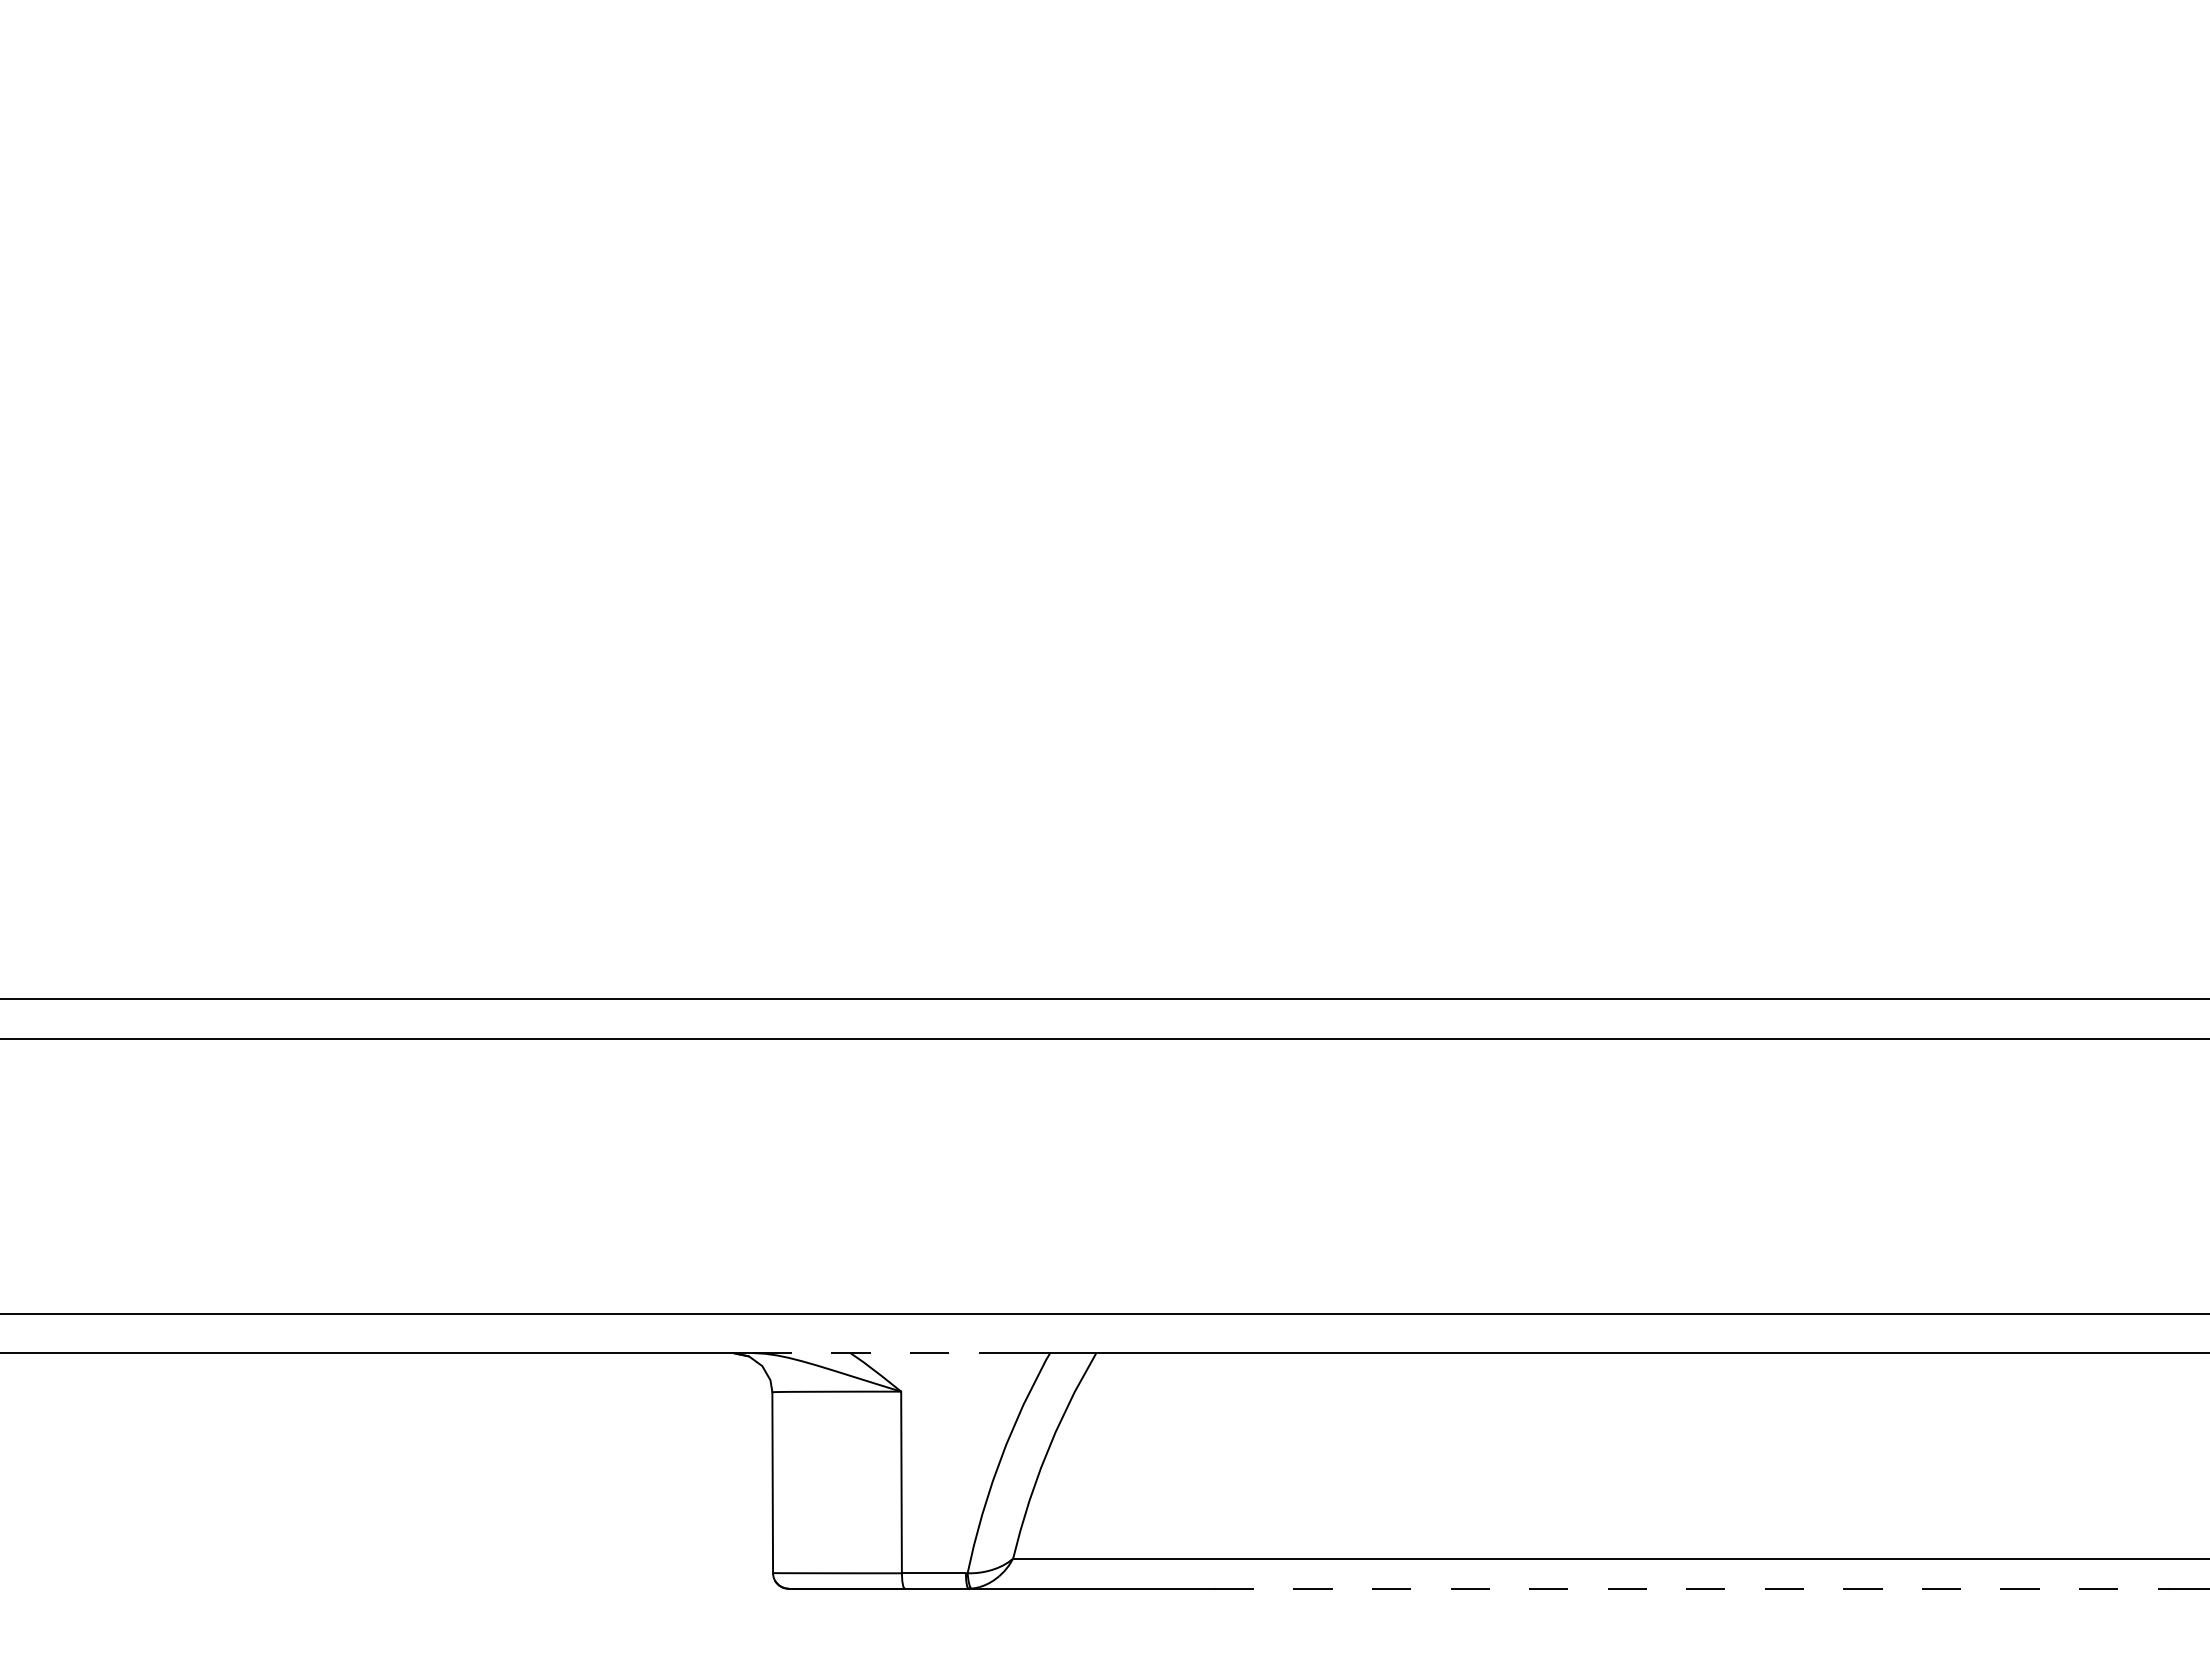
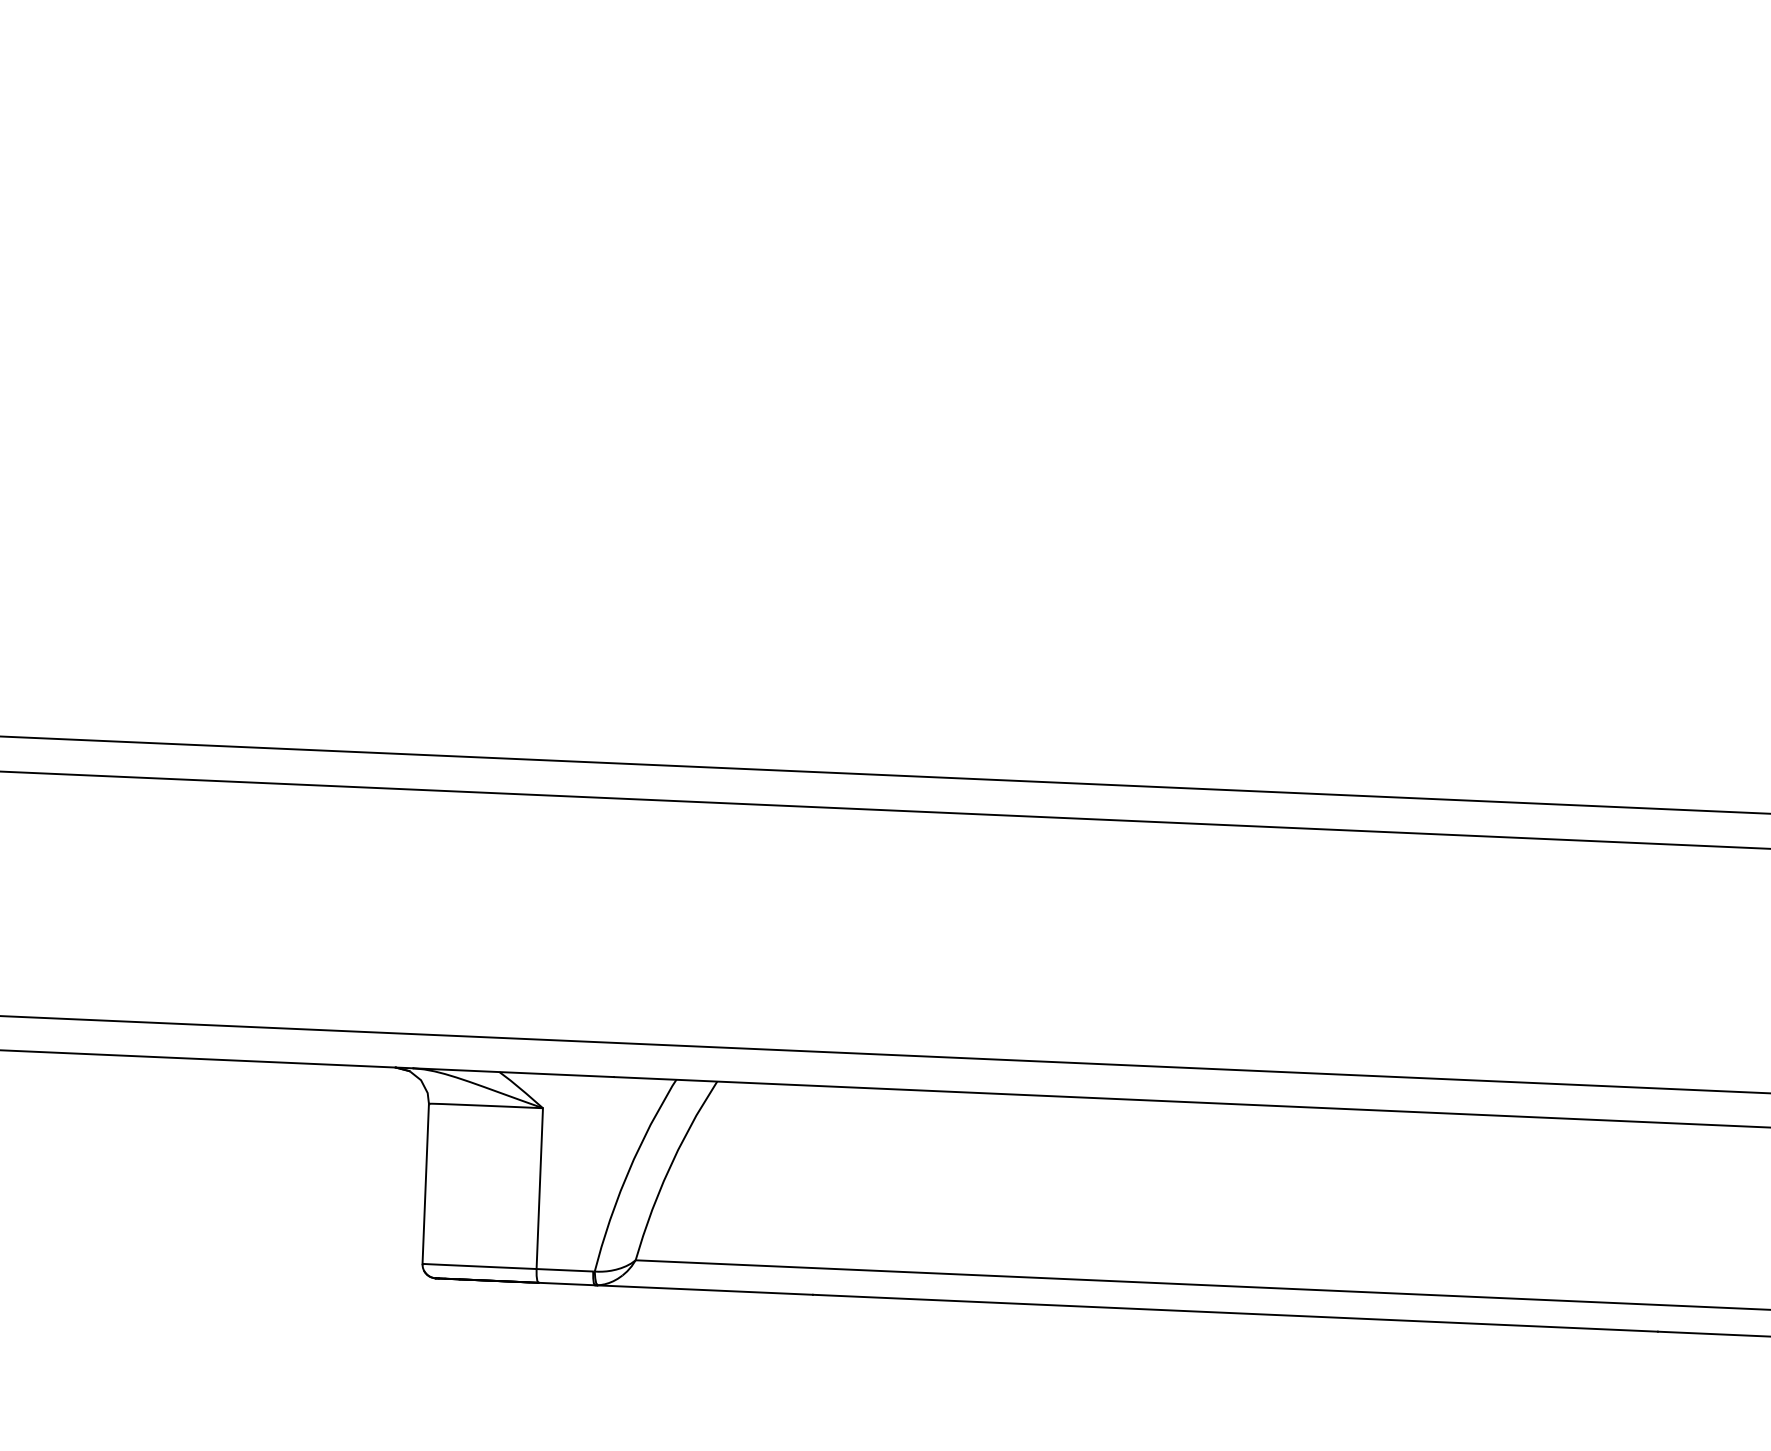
line: (866, 1353) -> (513, 1073), dashed -> solid
line: (1692, 1588) -> (1235, 1313), dashed -> solid

